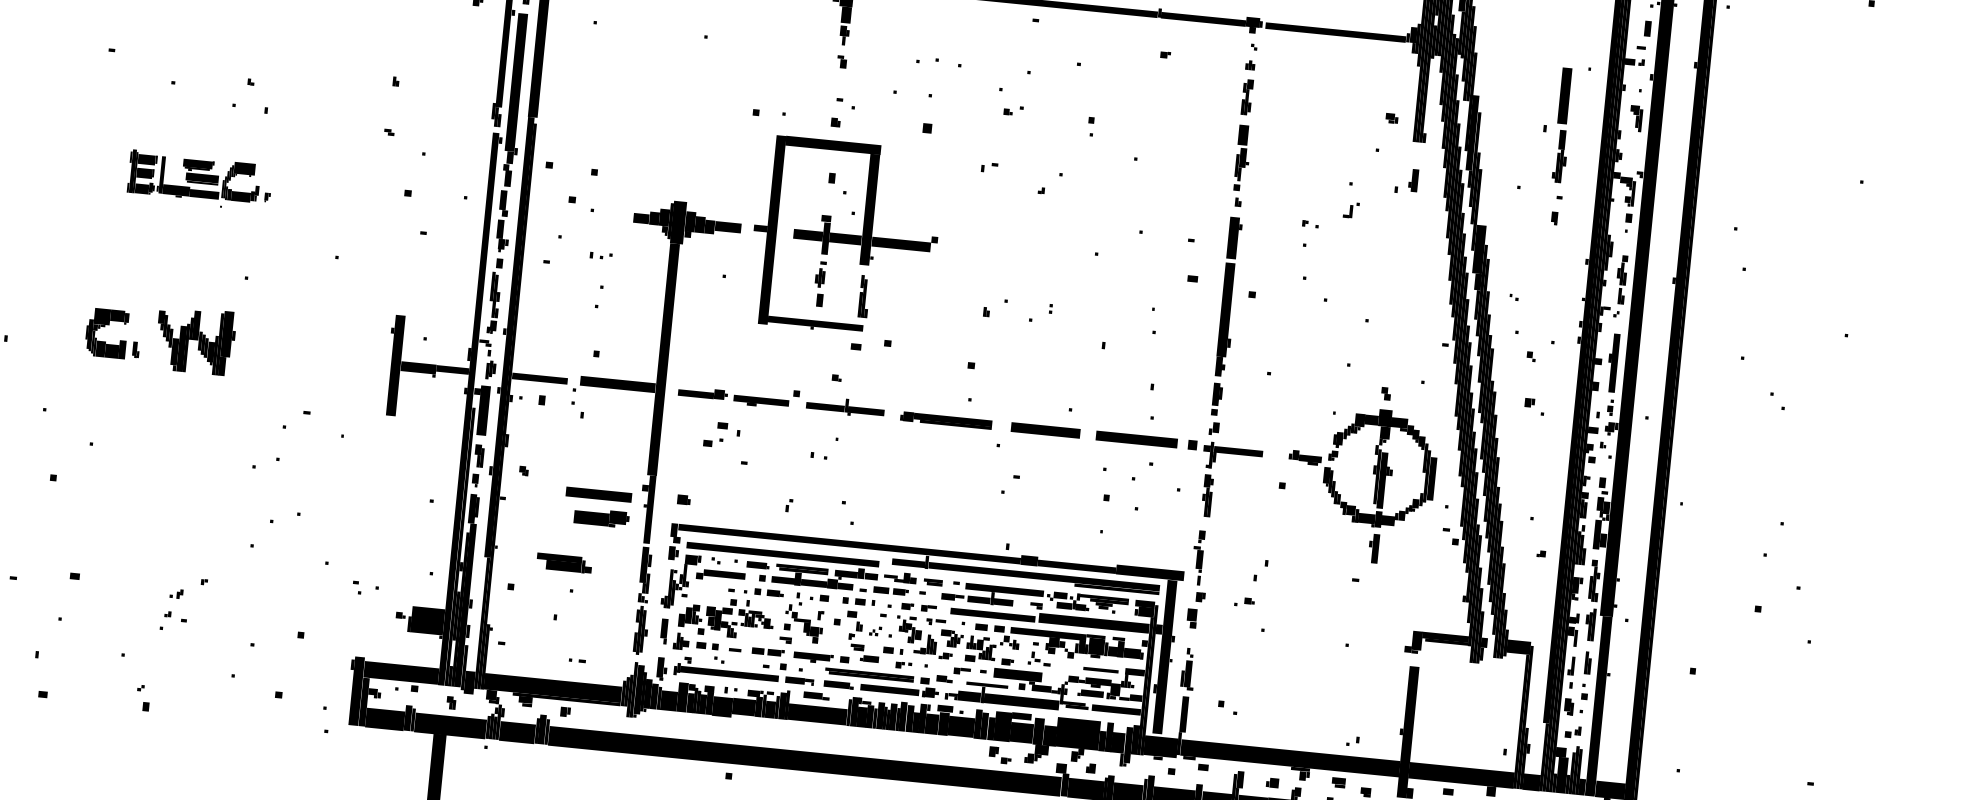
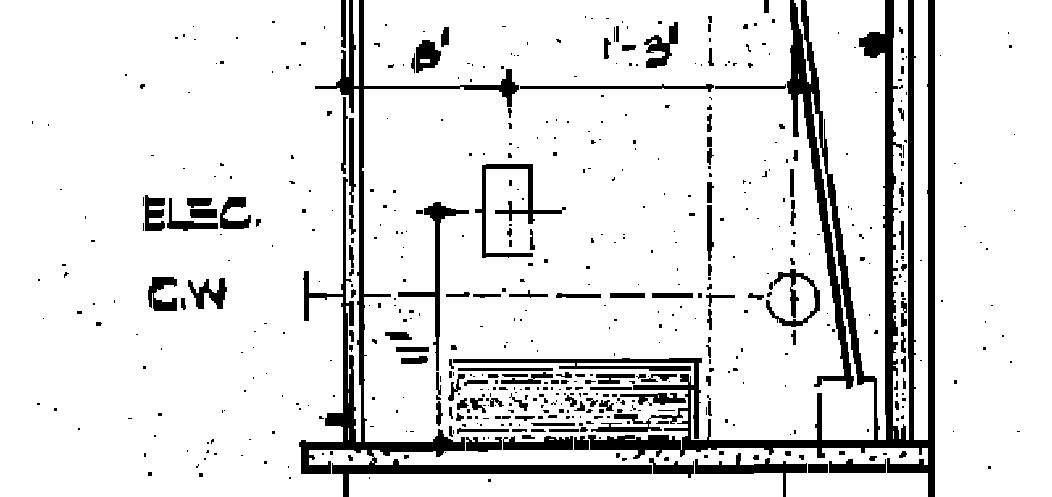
part: (1554, 145) -> (789, 207), moved
part: (199, 179) -> (201, 214), size x1.67
part: (112, 332) -> (166, 293), size x1.43
part: (722, 434) -> (411, 315), moved
part: (564, 561) -> (398, 335), moved
part: (174, 610) -> (210, 449), moved

